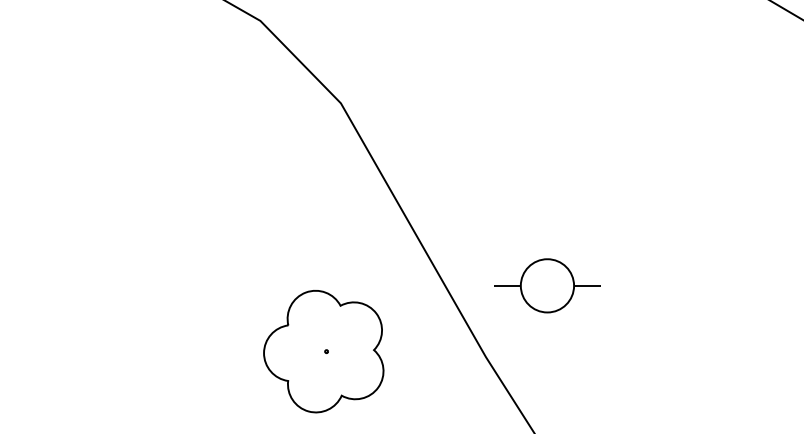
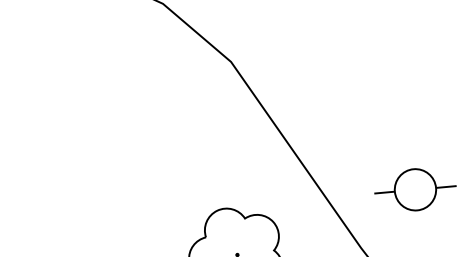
part: (547, 285) -> (415, 189), moved

